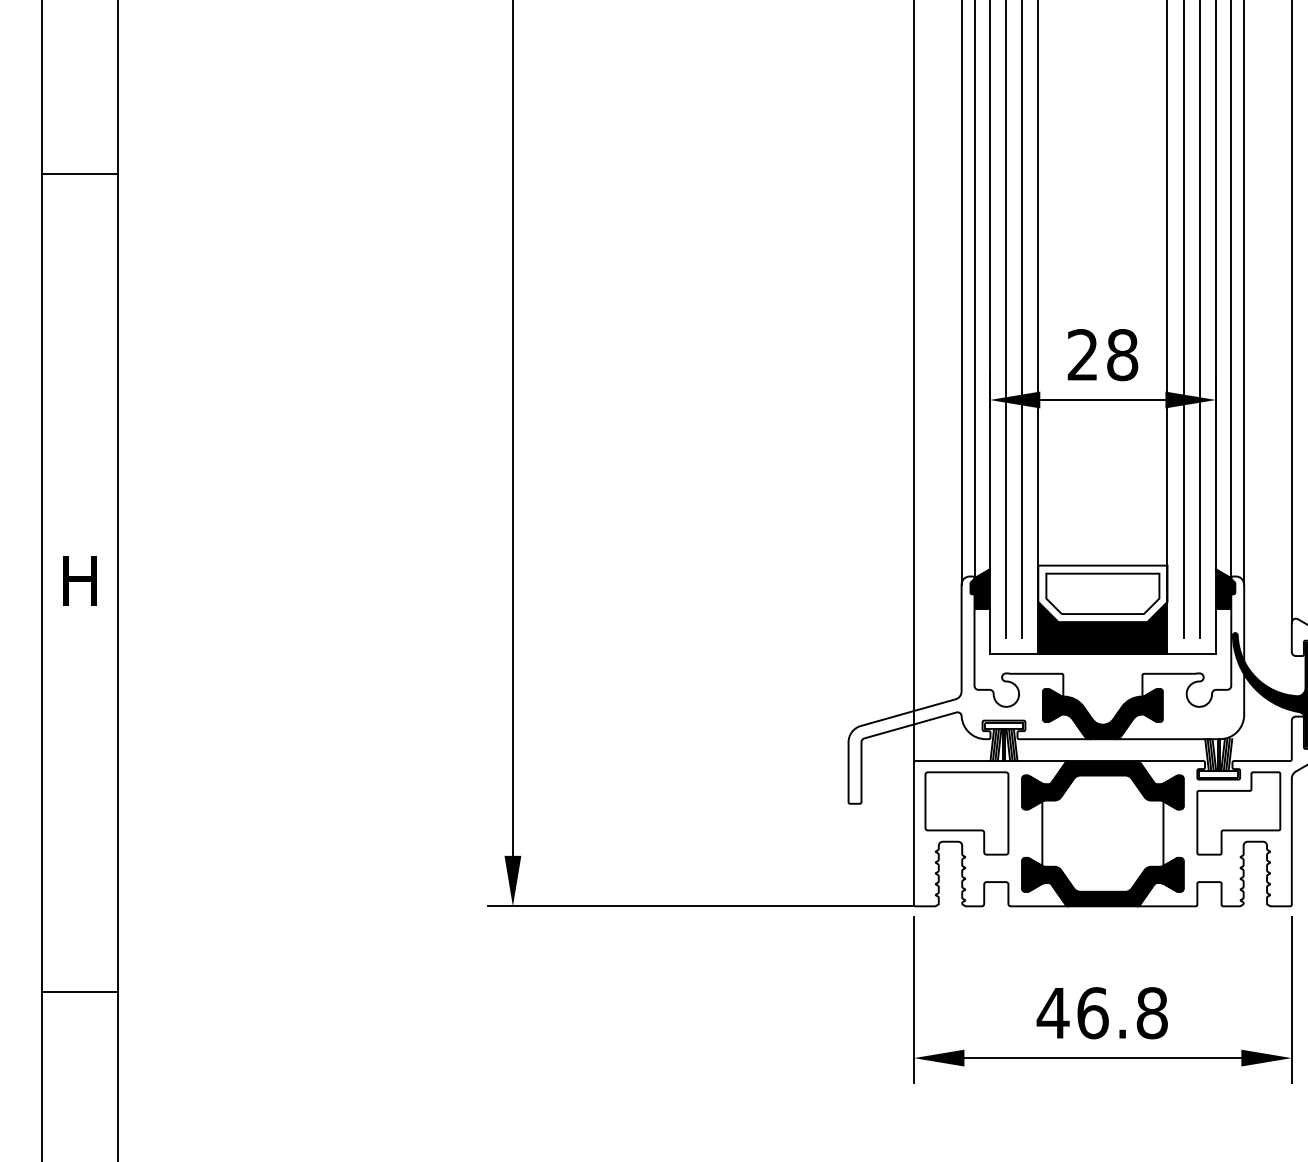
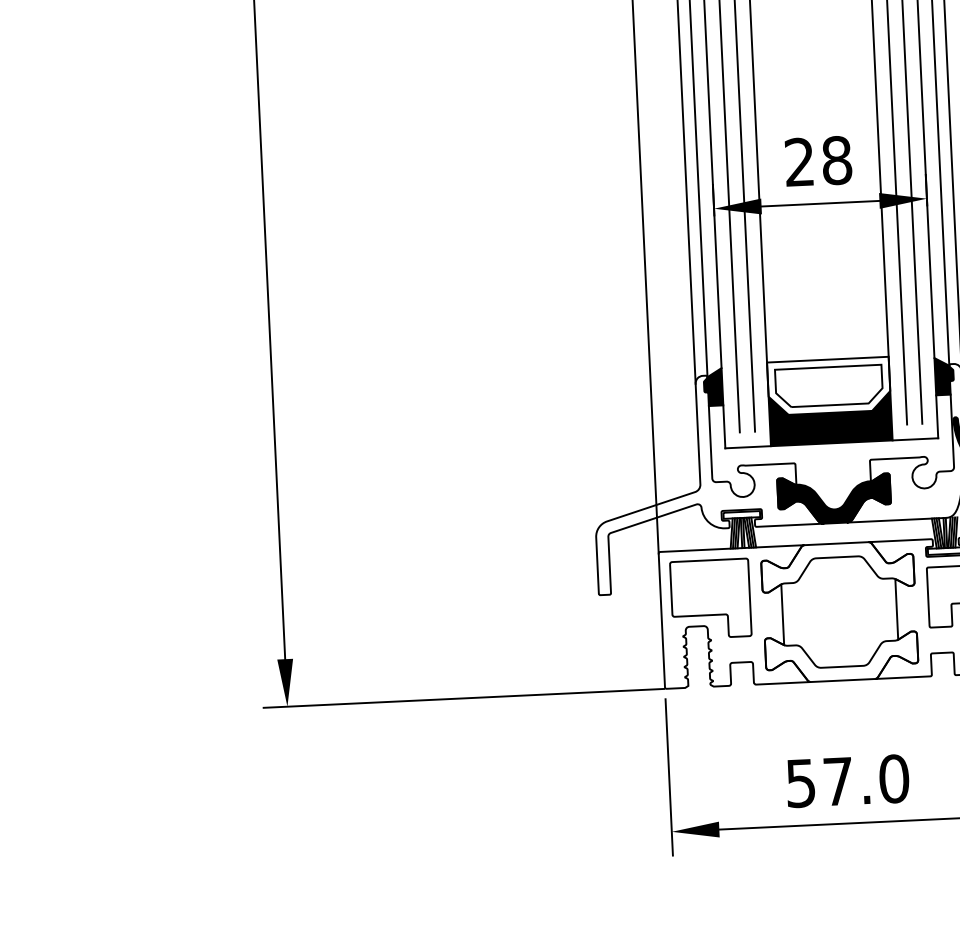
fill: (1102, 785) -> (837, 566), removed
fill: (1102, 881) -> (841, 657), removed
text: (1101, 1013) -> (846, 781), 46.8 -> 57.0

